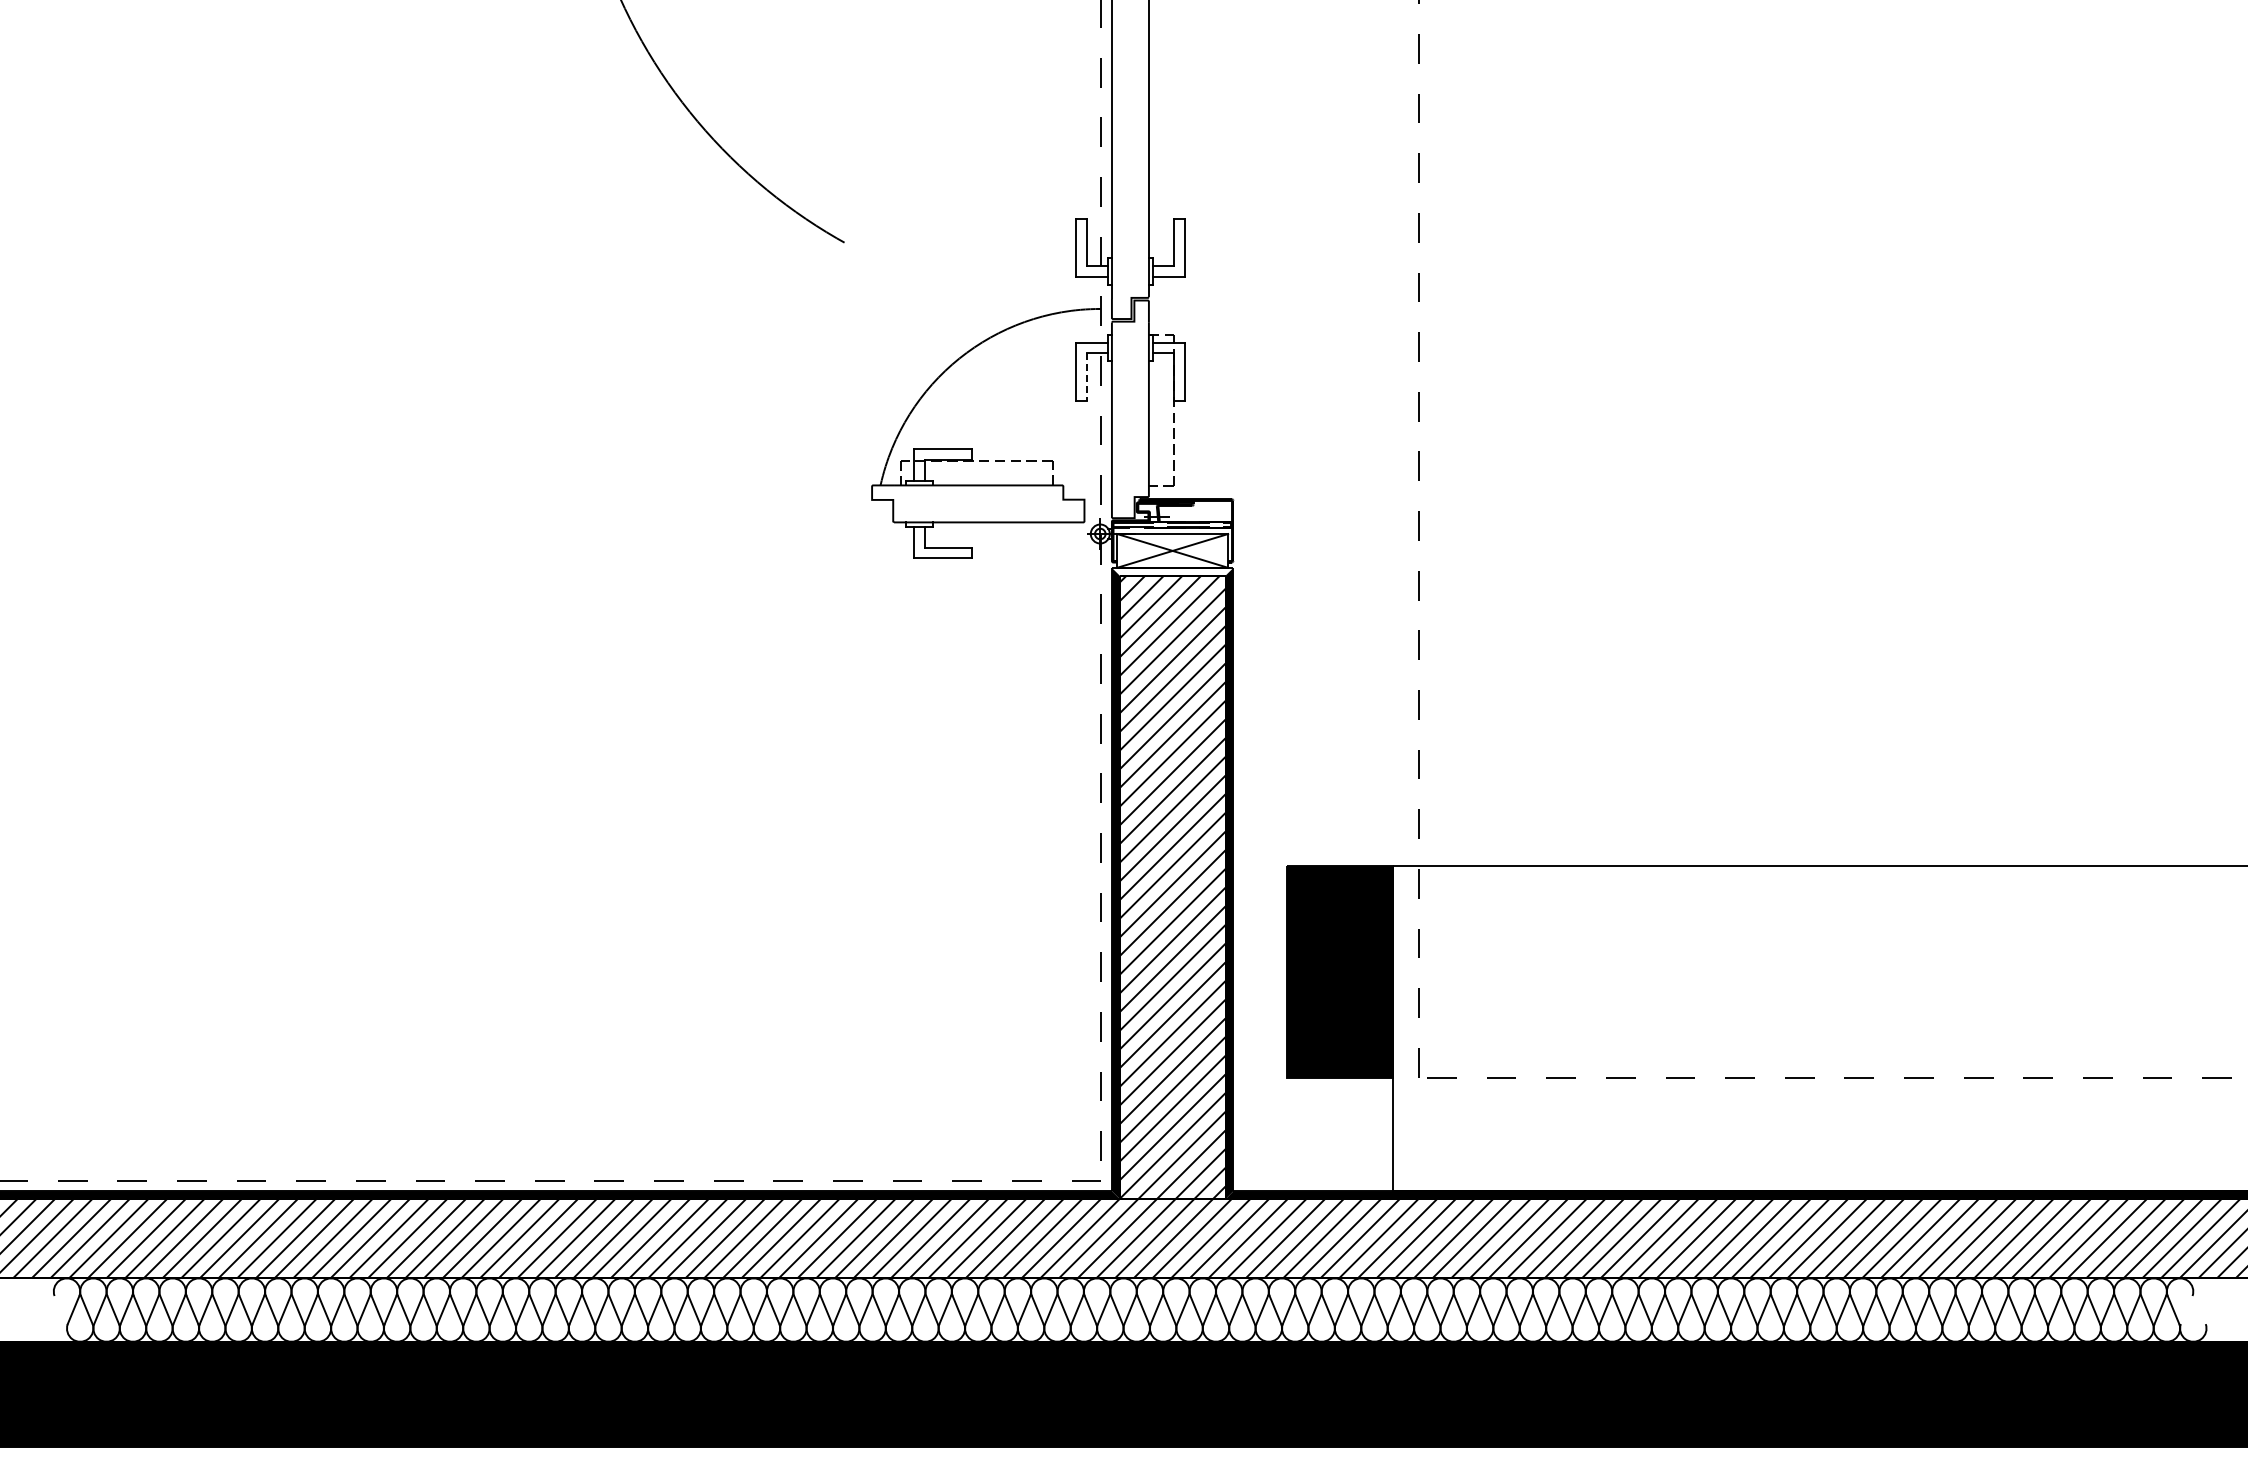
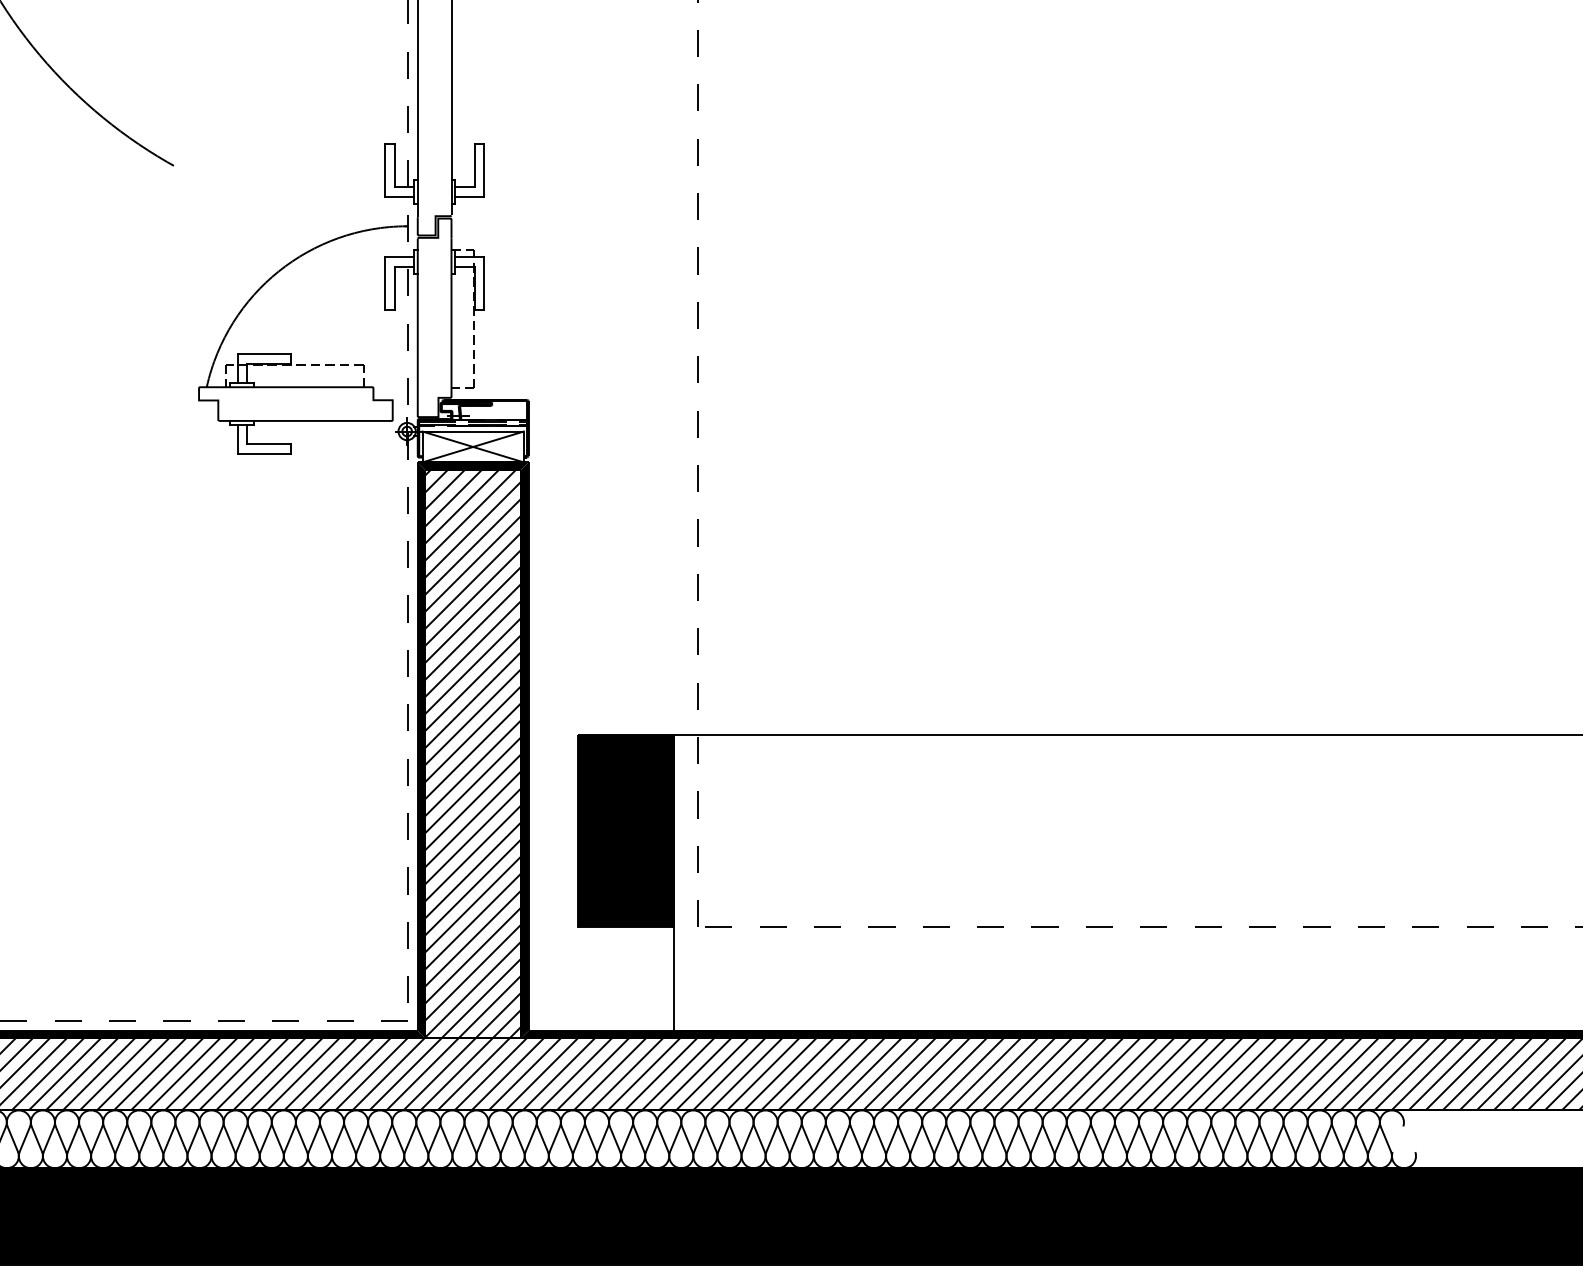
line: (1086, 377) -> (394, 288), dashed -> solid
fill: (1172, 571) -> (473, 465), added

